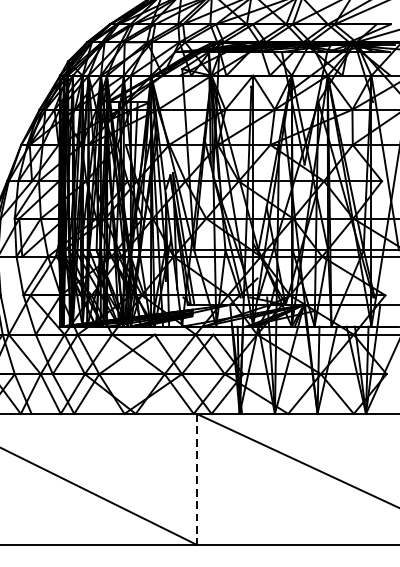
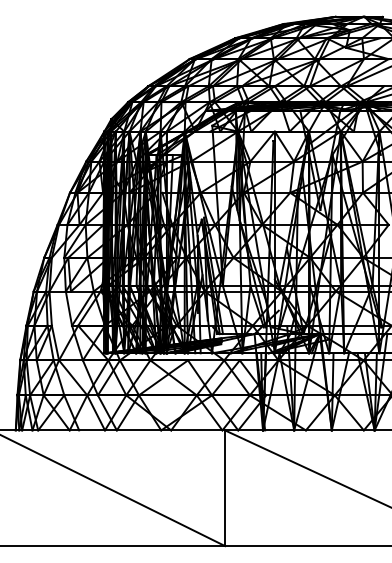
line: (197, 479) -> (225, 488), dashed -> solid

